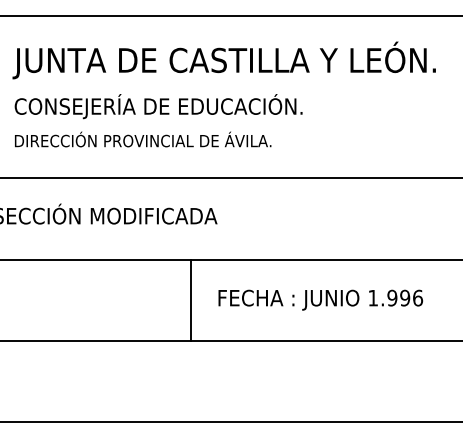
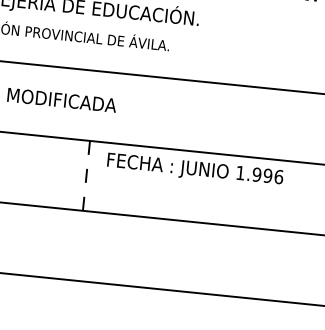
text: (320, 299) -> (195, 169), moved
line: (191, 300) -> (86, 176), solid -> dashed

